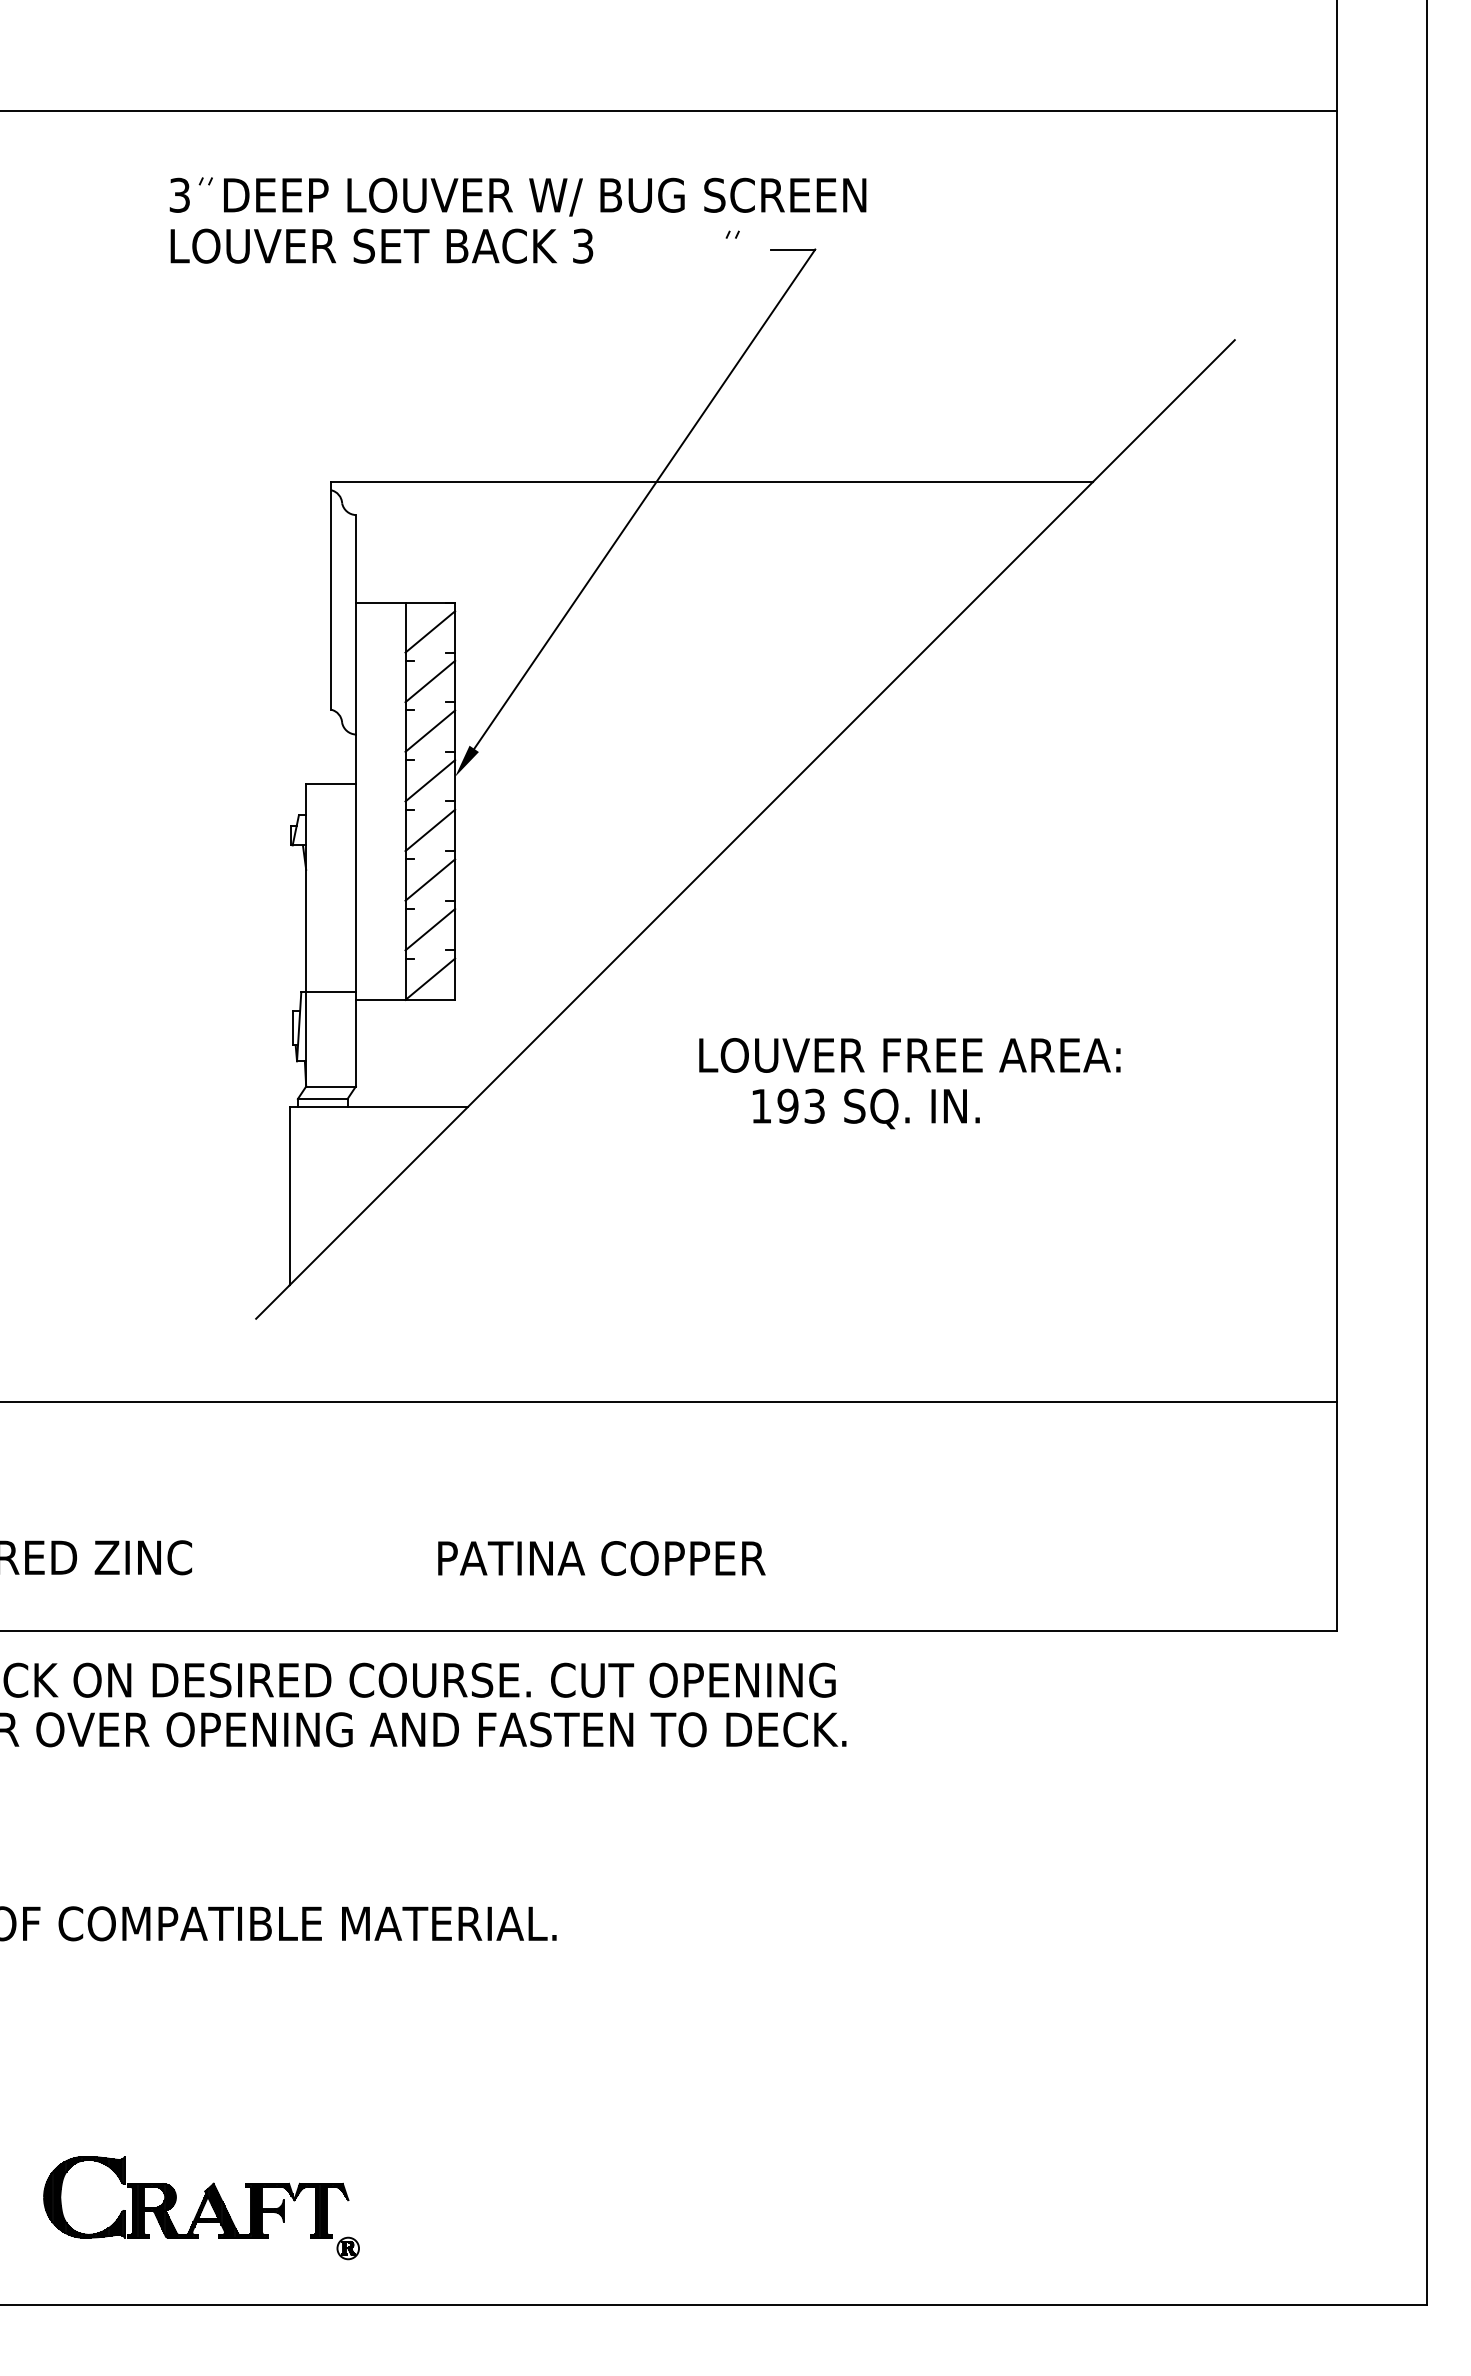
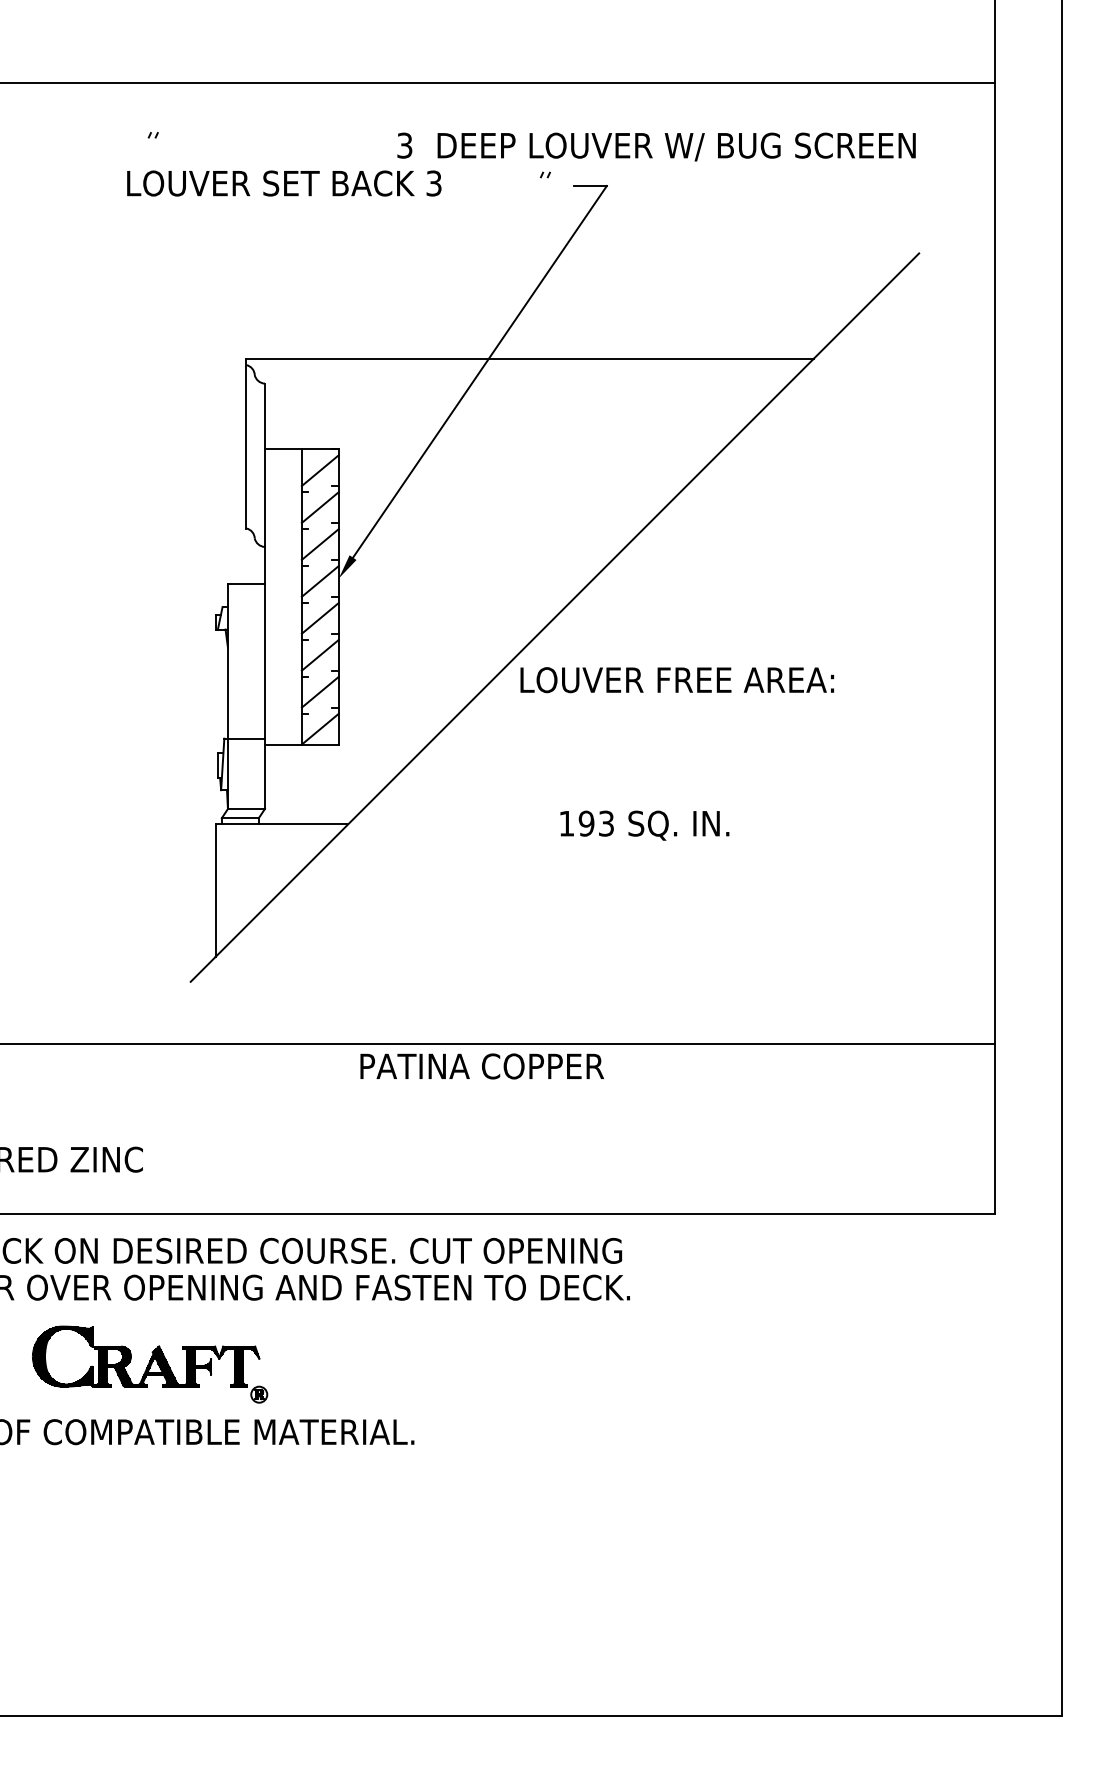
text: (517, 196) -> (656, 146), moved
text: (909, 1055) -> (677, 680), moved
text: (601, 1558) -> (482, 1066), moved
part: (201, 2208) -> (150, 1364), moved

